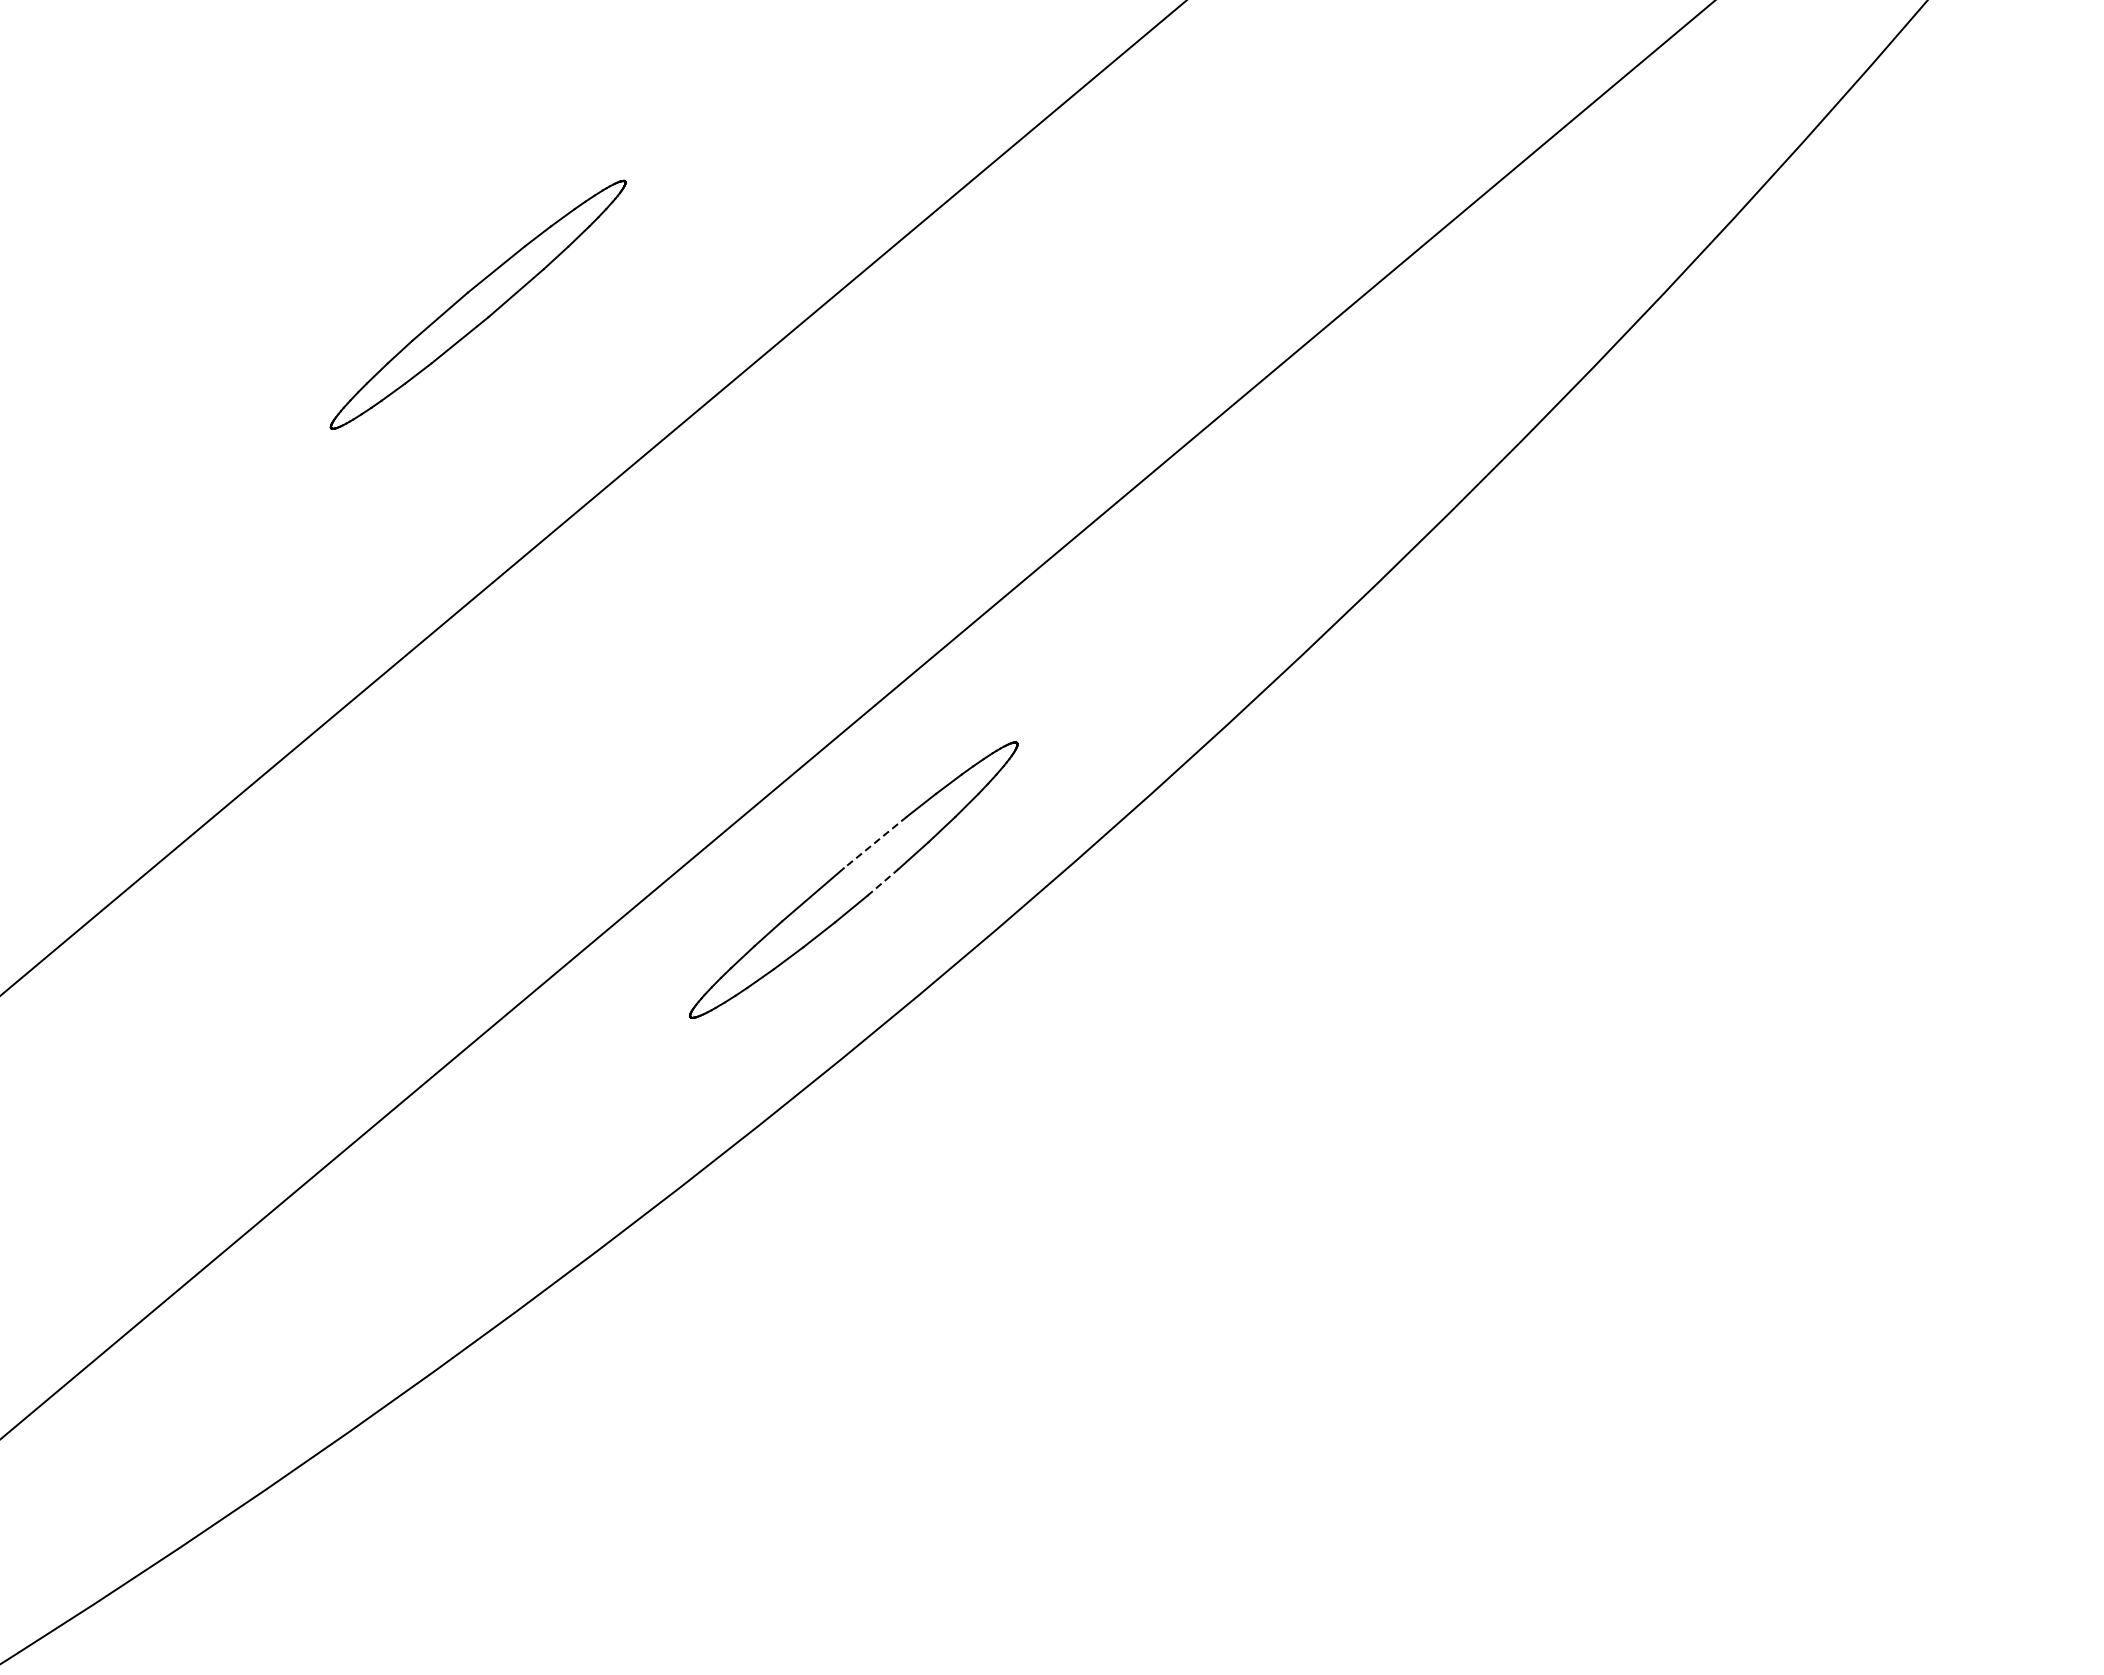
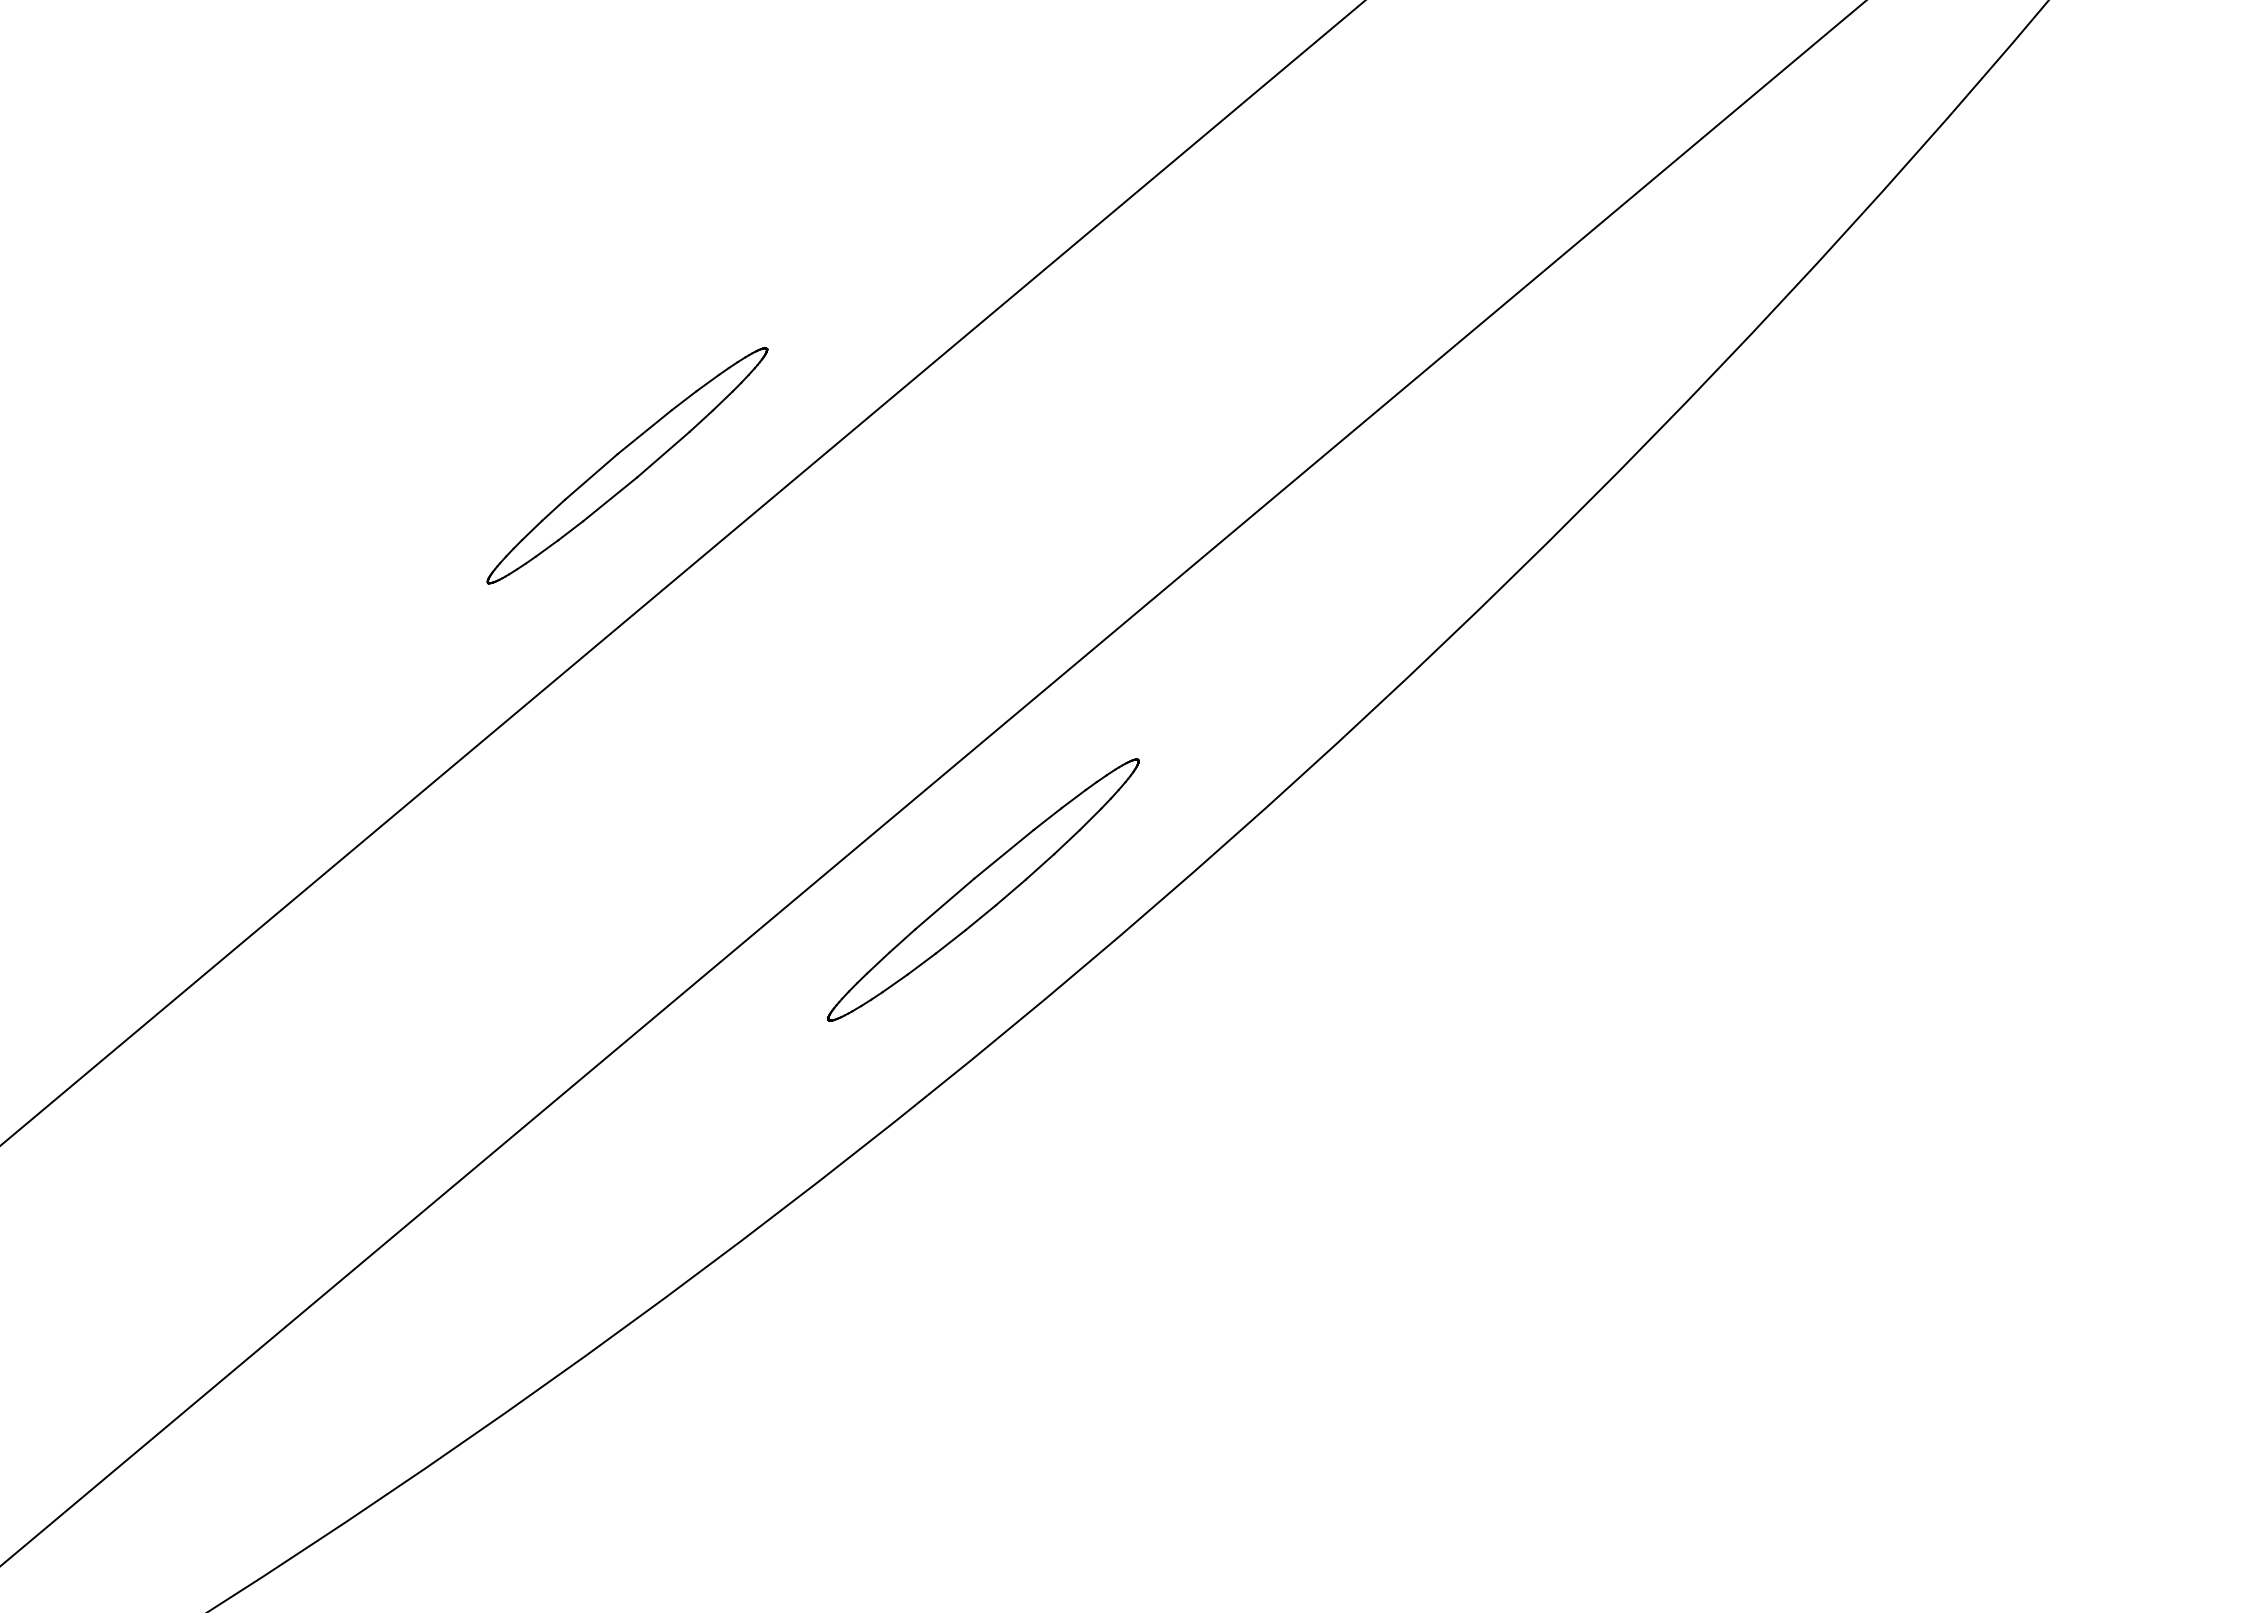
part: (478, 304) -> (627, 465), moved
line: (874, 842) -> (1003, 854), dashed -> solid
line: (883, 882) -> (1011, 892), dashed -> solid

